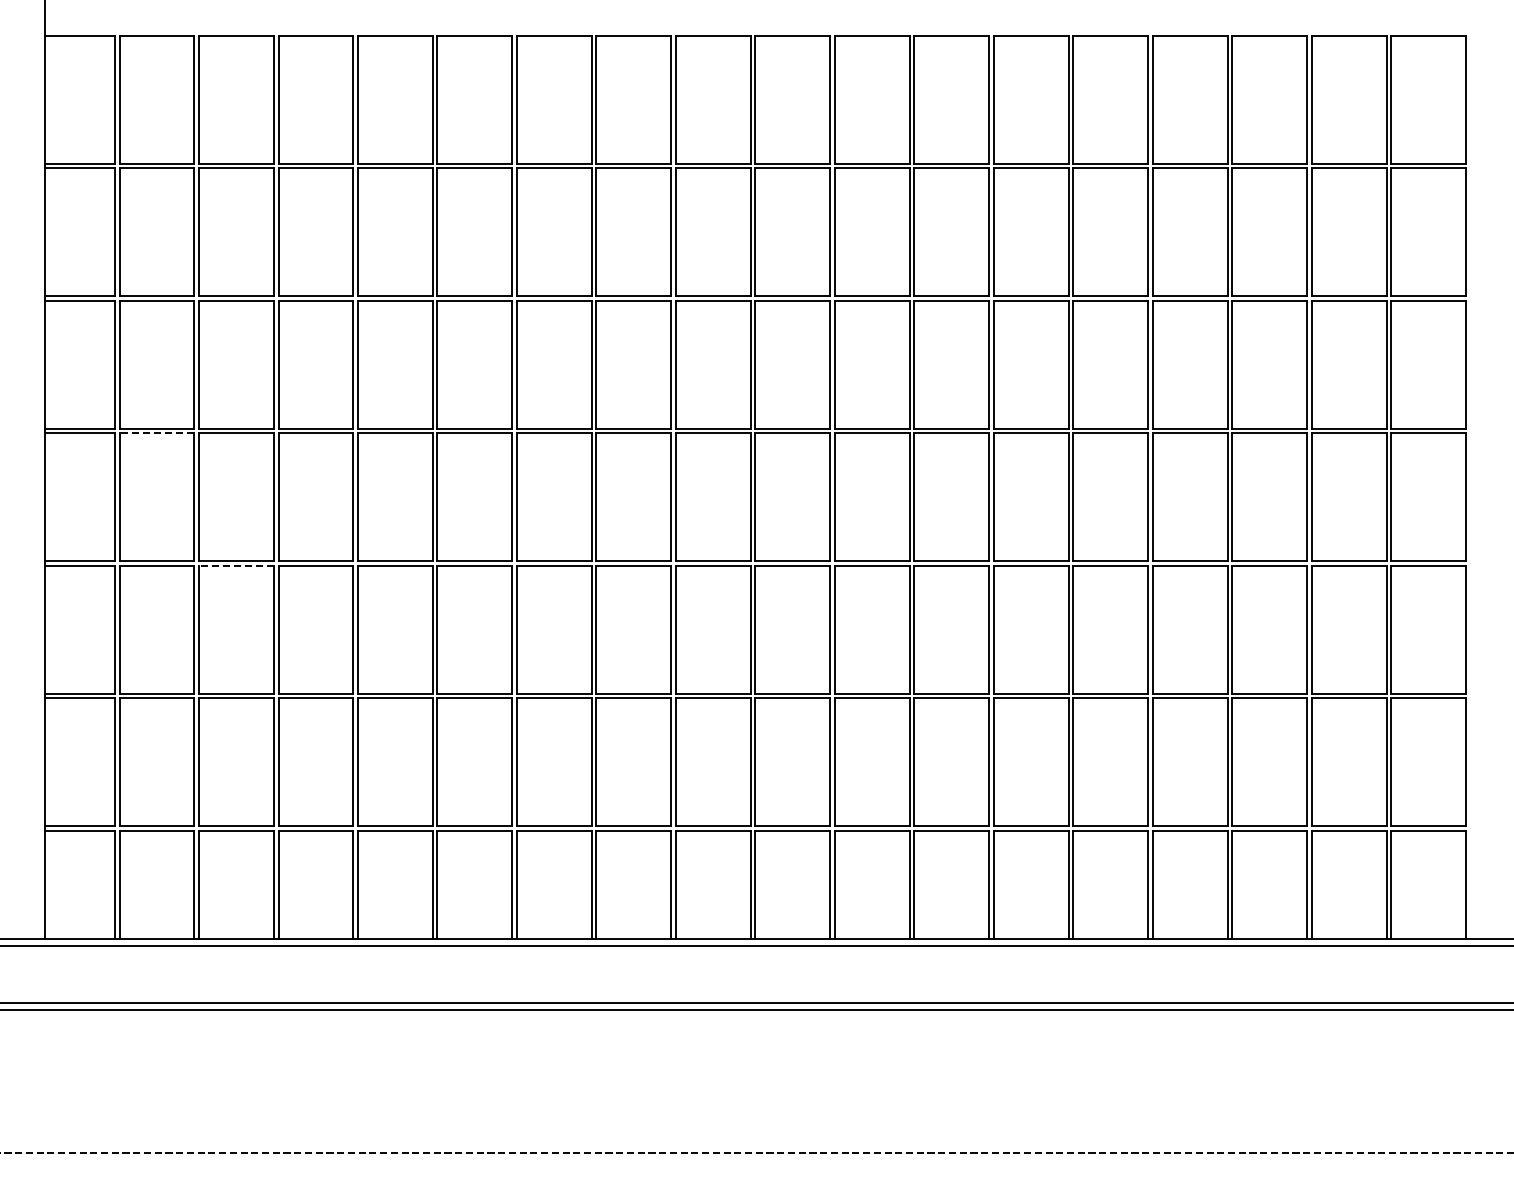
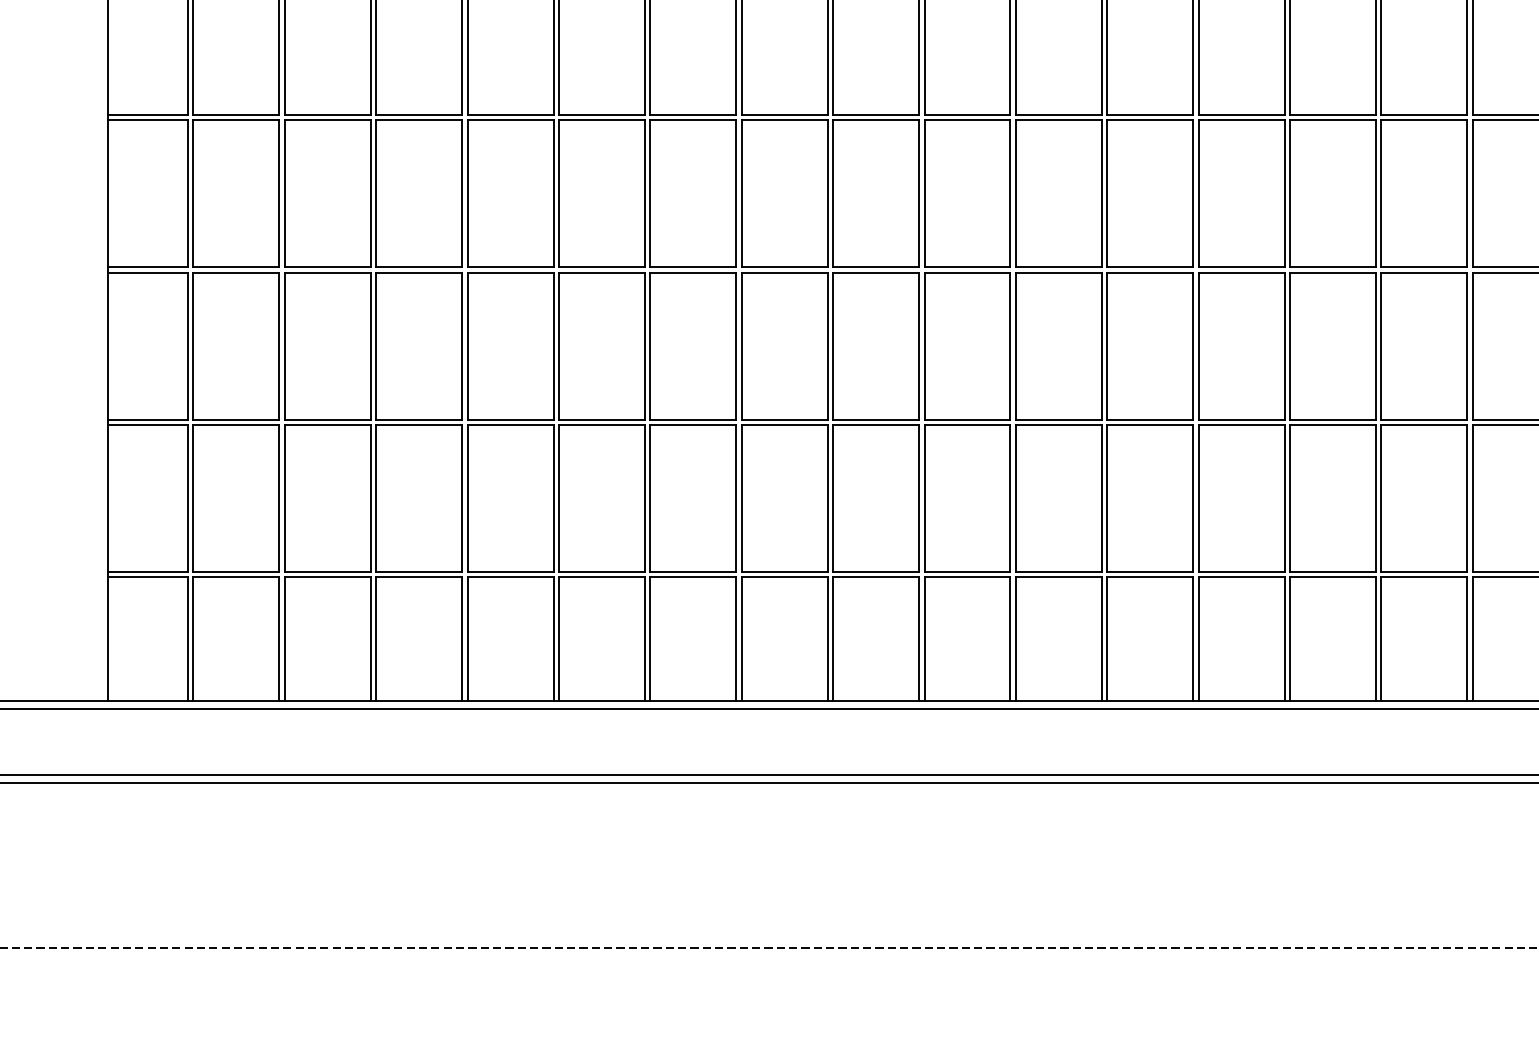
line: (156, 433) -> (236, 120), dashed -> solid
line: (235, 565) -> (326, 272), dashed -> solid

